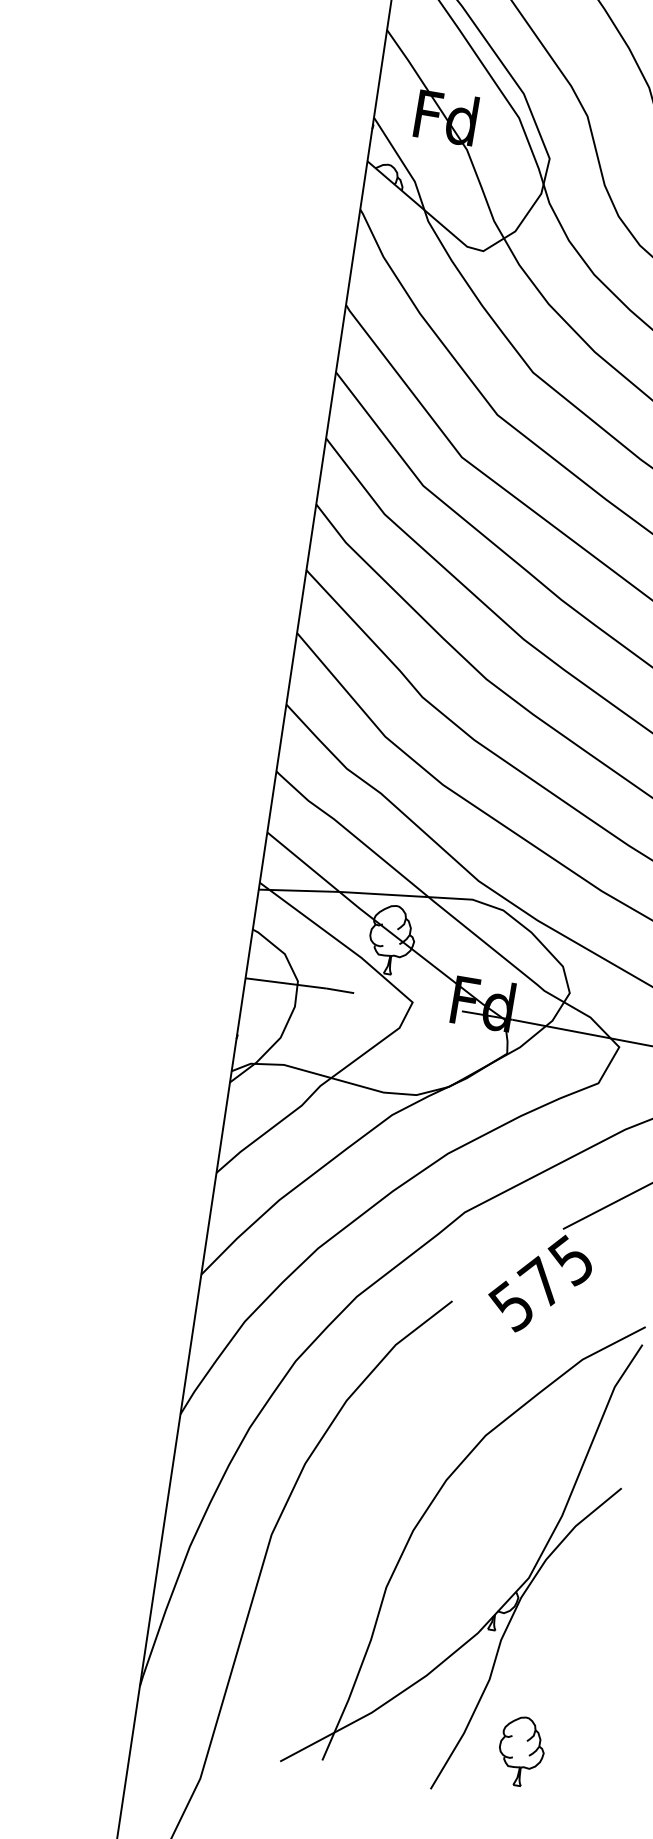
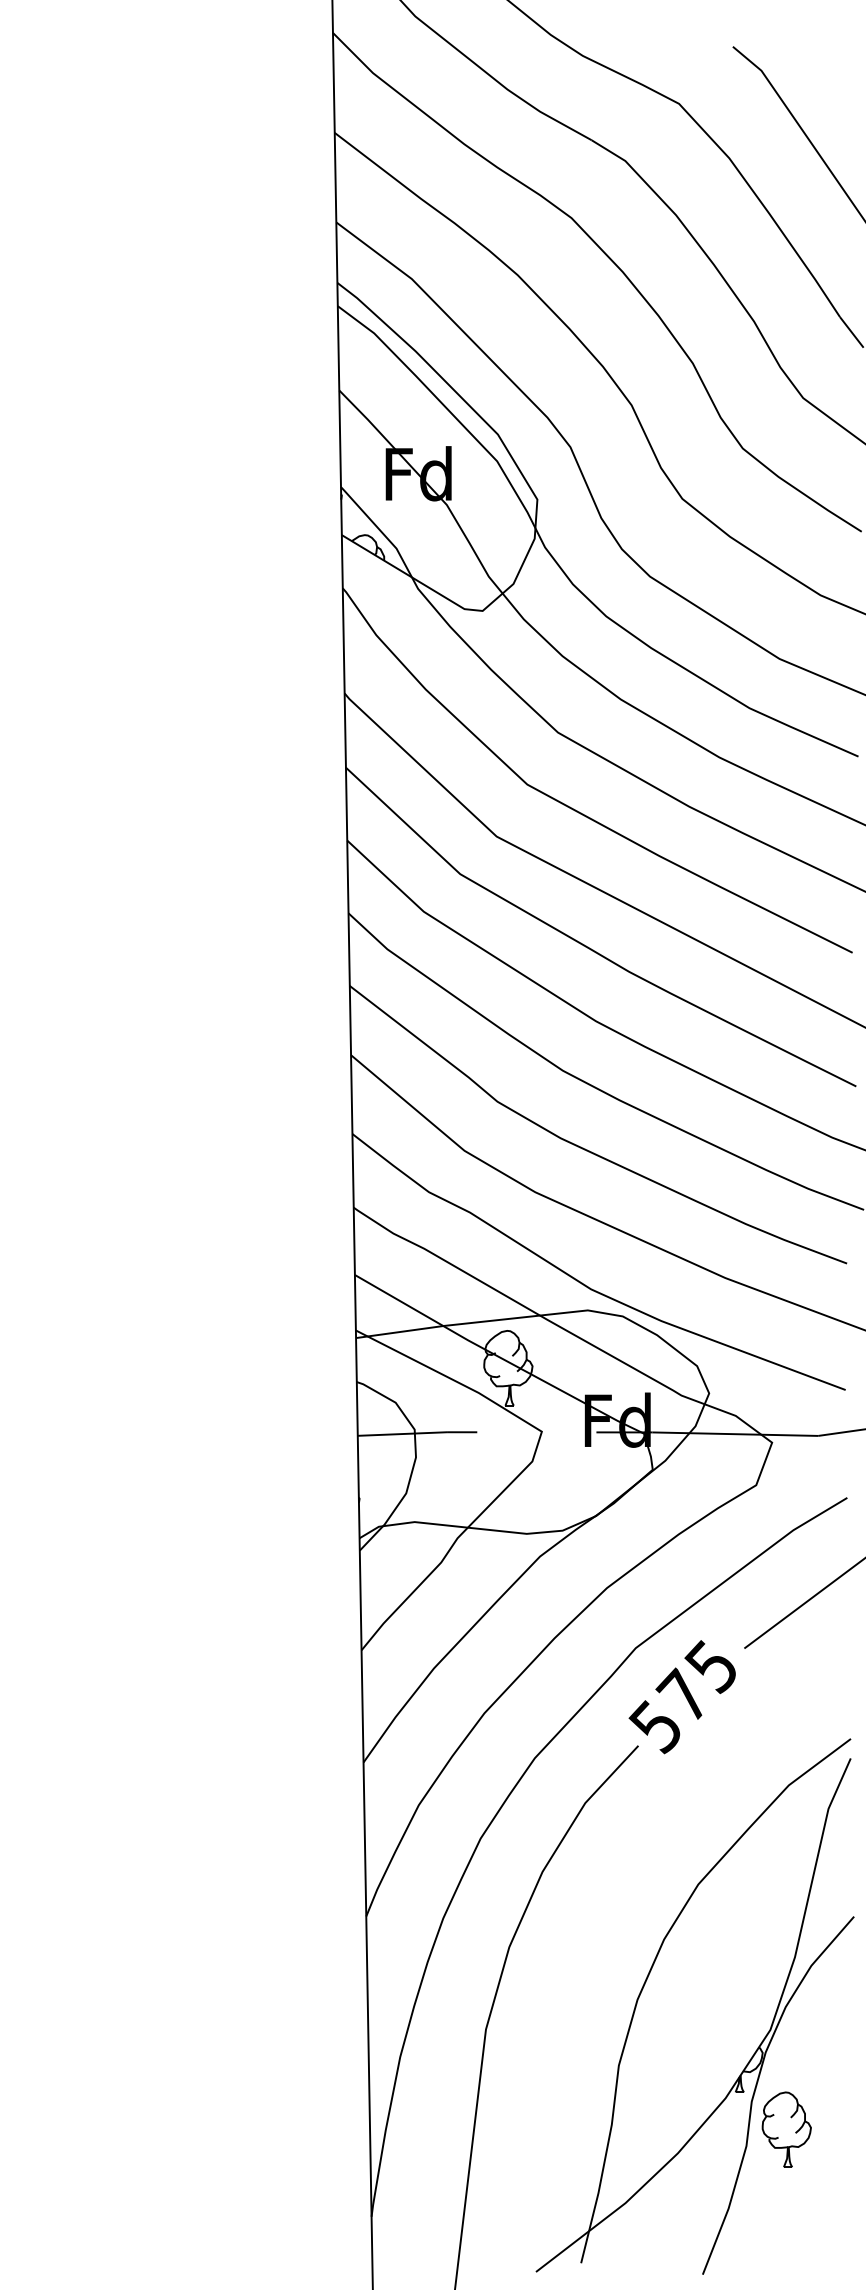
text: (539, 1283) -> (681, 1697), moved
part: (521, 1751) -> (786, 2129), moved

